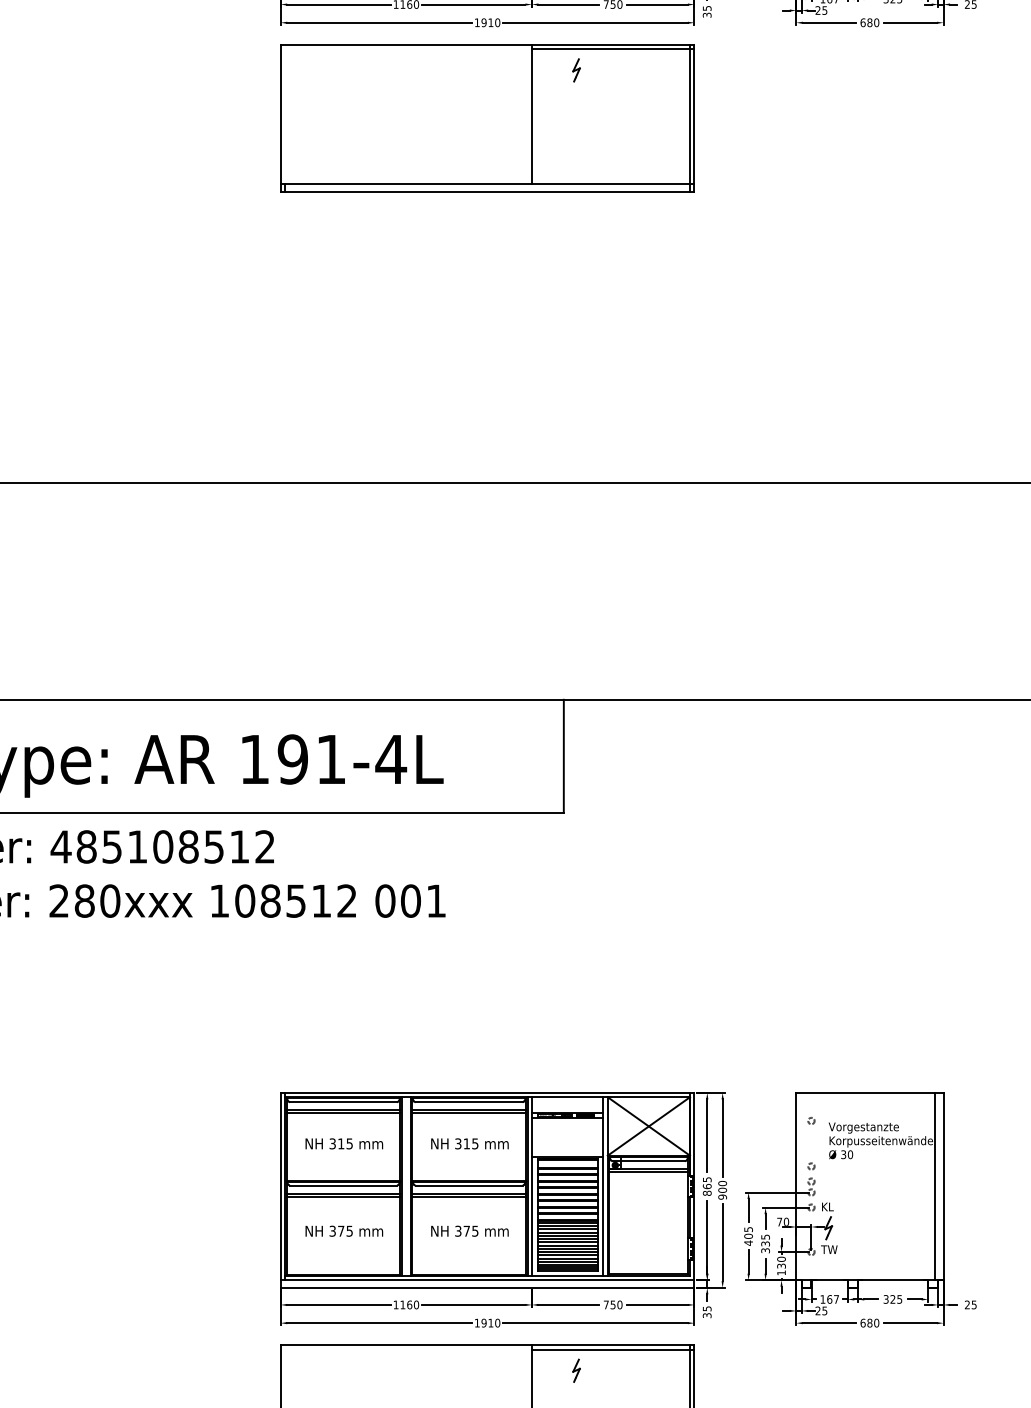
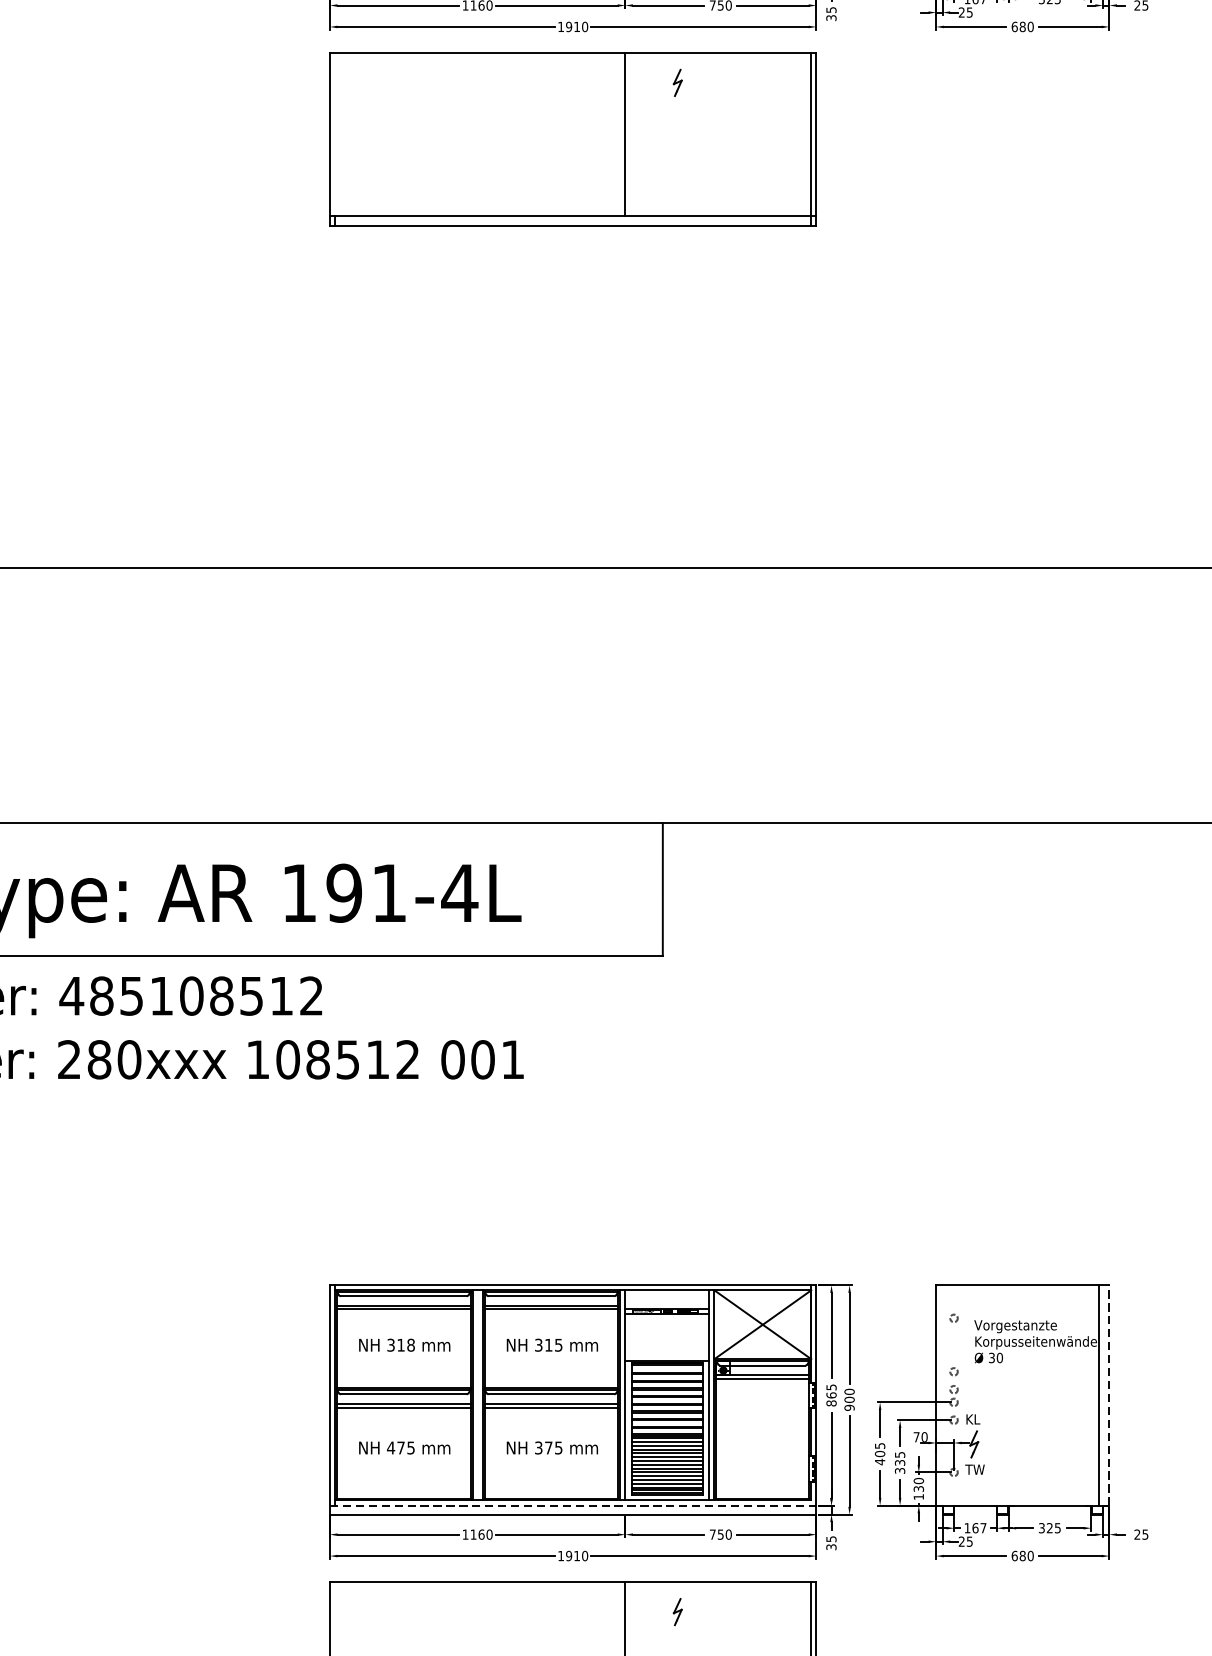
line: (612, 49) -> (720, 58), removed
text: (349, 1143) -> (410, 1344), 315 -> 318
line: (943, 1186) -> (1109, 1395), solid -> dashed
text: (332, 1230) -> (390, 1447), 375 -> 475
line: (487, 1280) -> (573, 1505), solid -> dashed
line: (612, 1349) -> (720, 1587), removed

